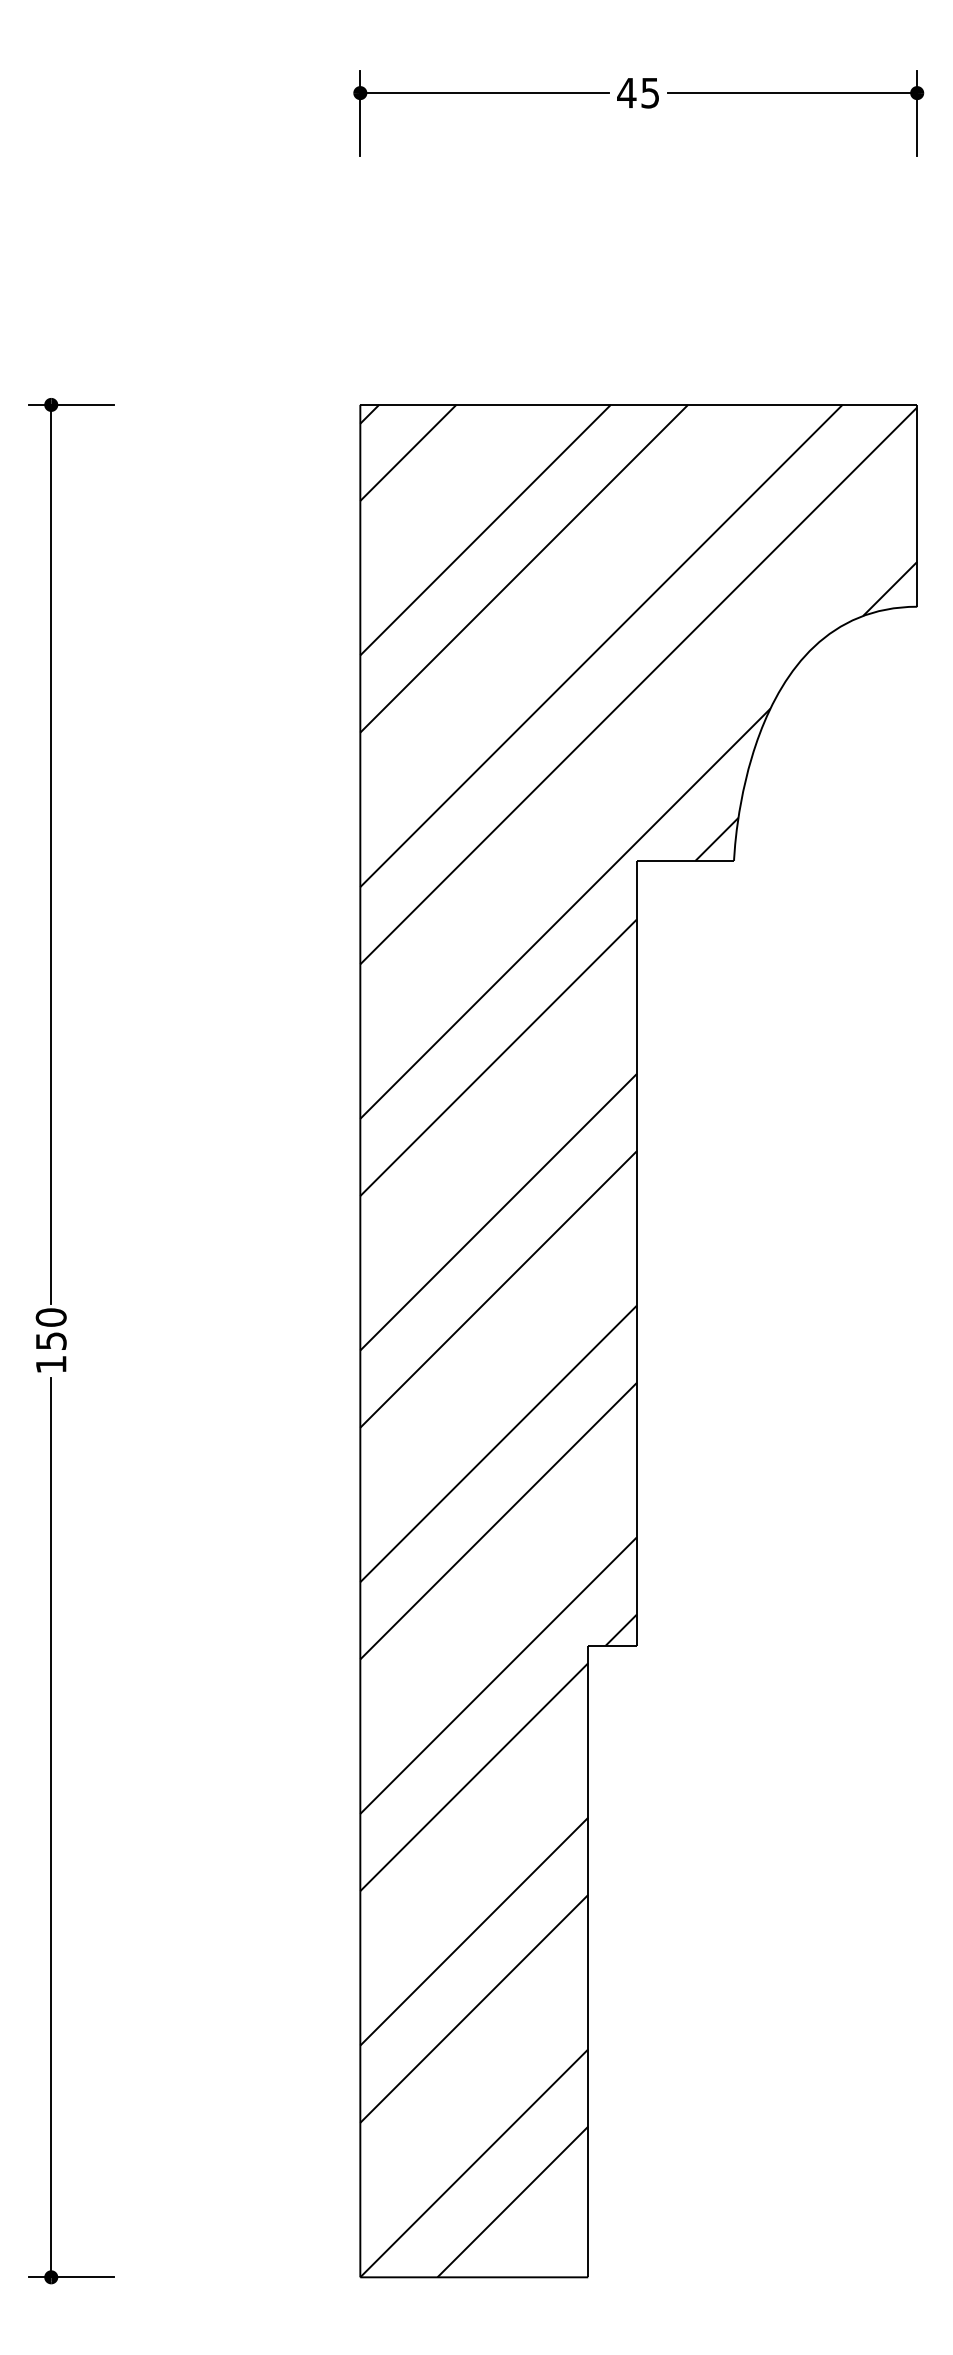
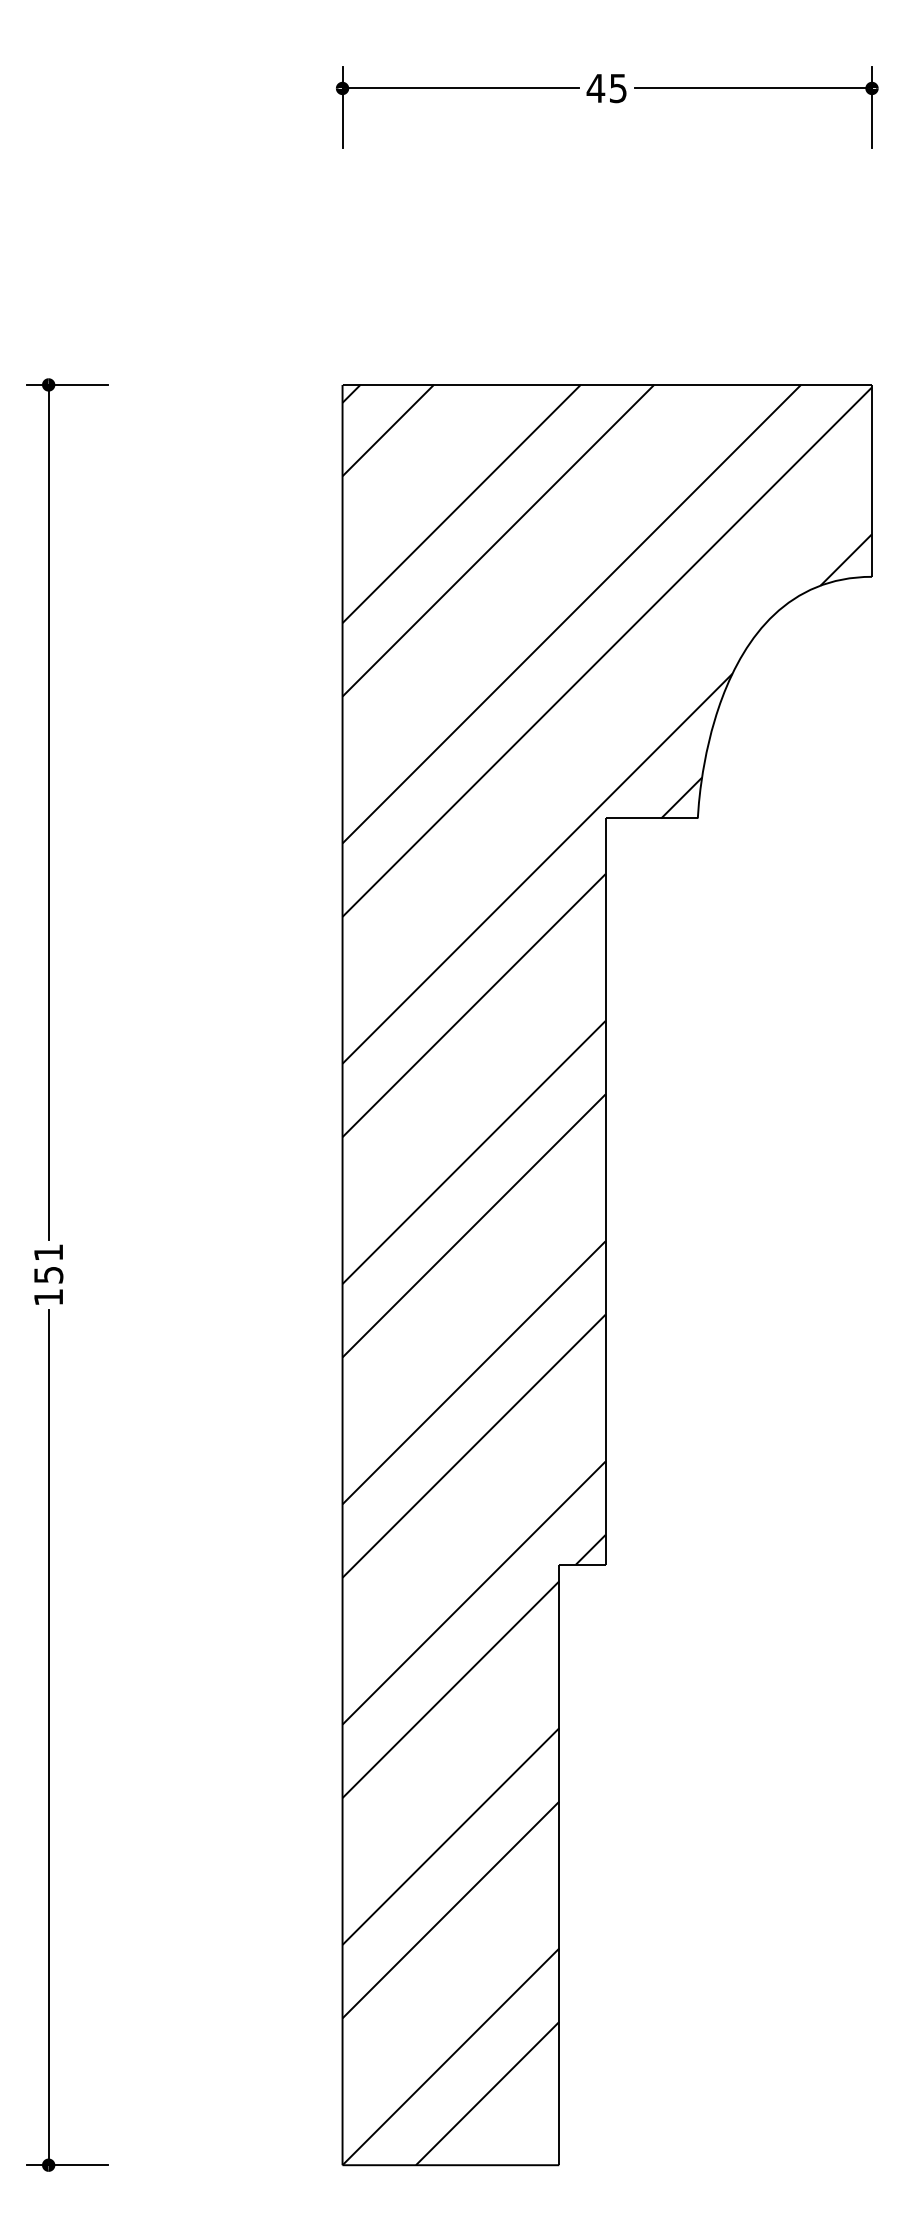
text: (50, 1317) -> (47, 1252), 150 -> 151

